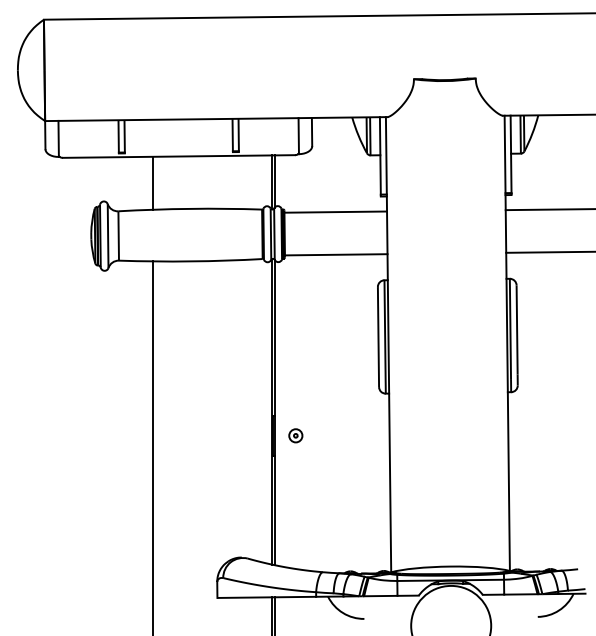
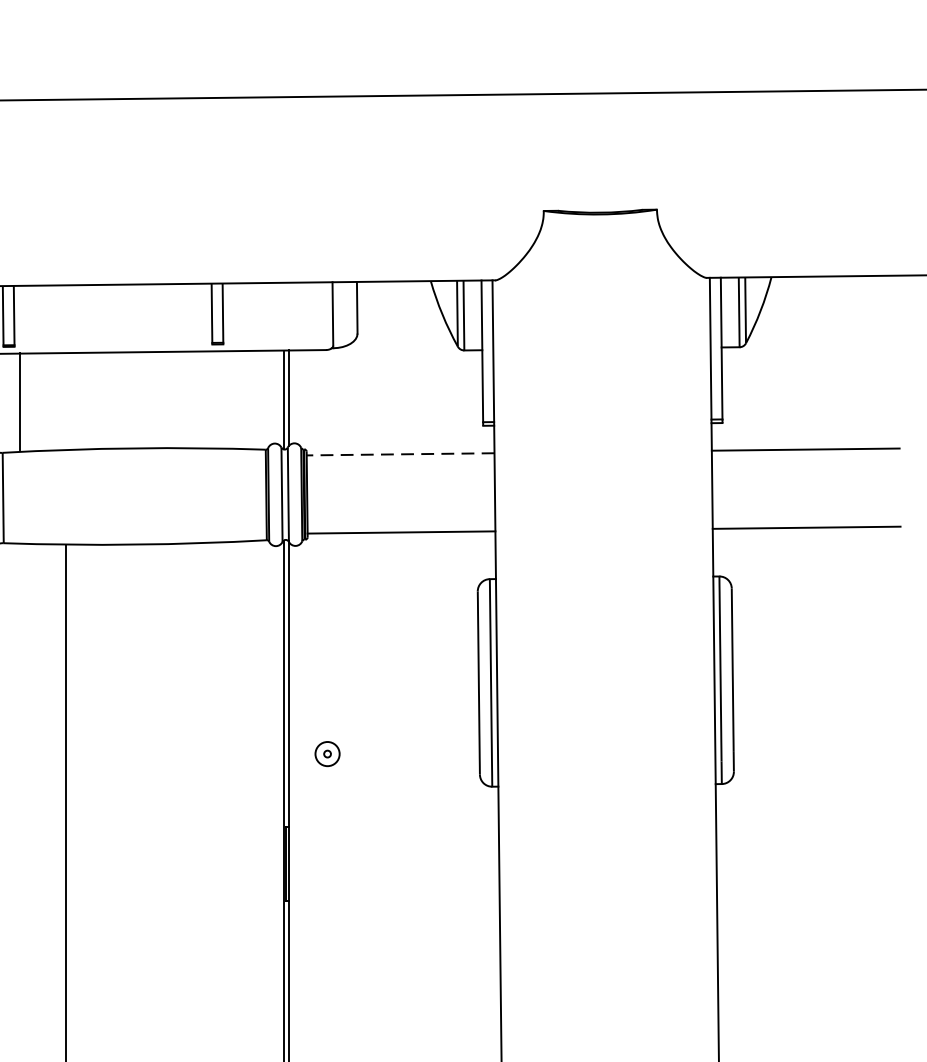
line: (153, 182) -> (21, 400), moved
line: (335, 212) -> (400, 455), solid -> dashed
part: (295, 435) -> (326, 753), moved

